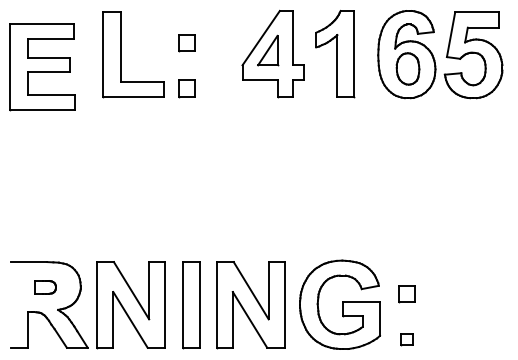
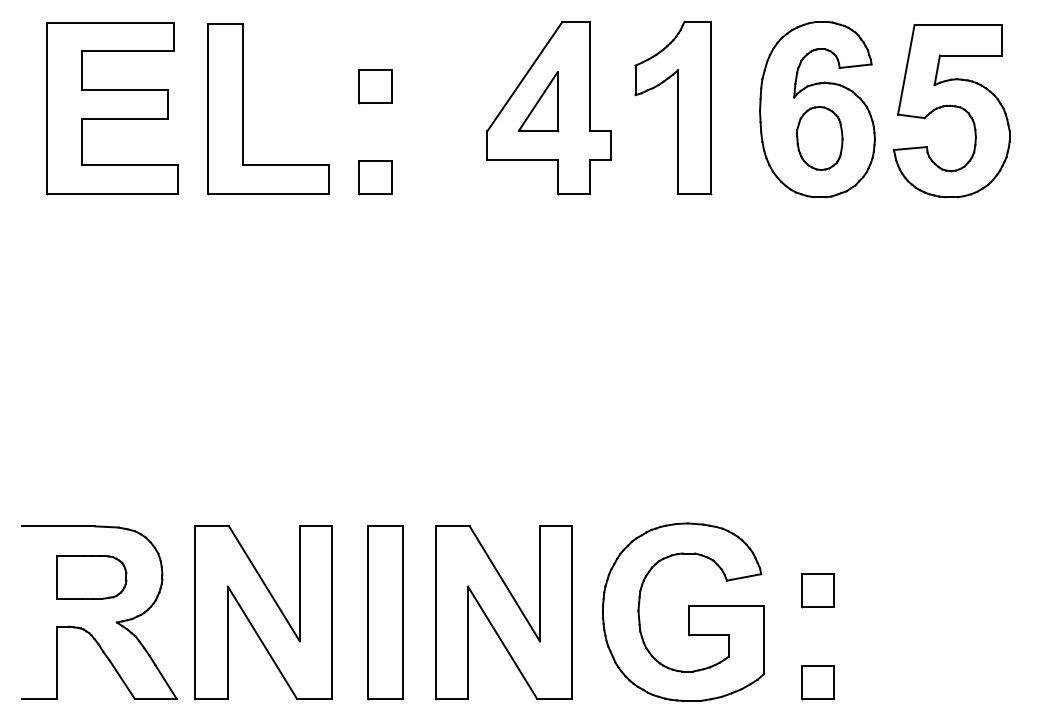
part: (42, 67) -> (111, 109), moved
part: (45, 287) -> (91, 577), size x1.67
part: (406, 339) -> (816, 681), size x1.43

